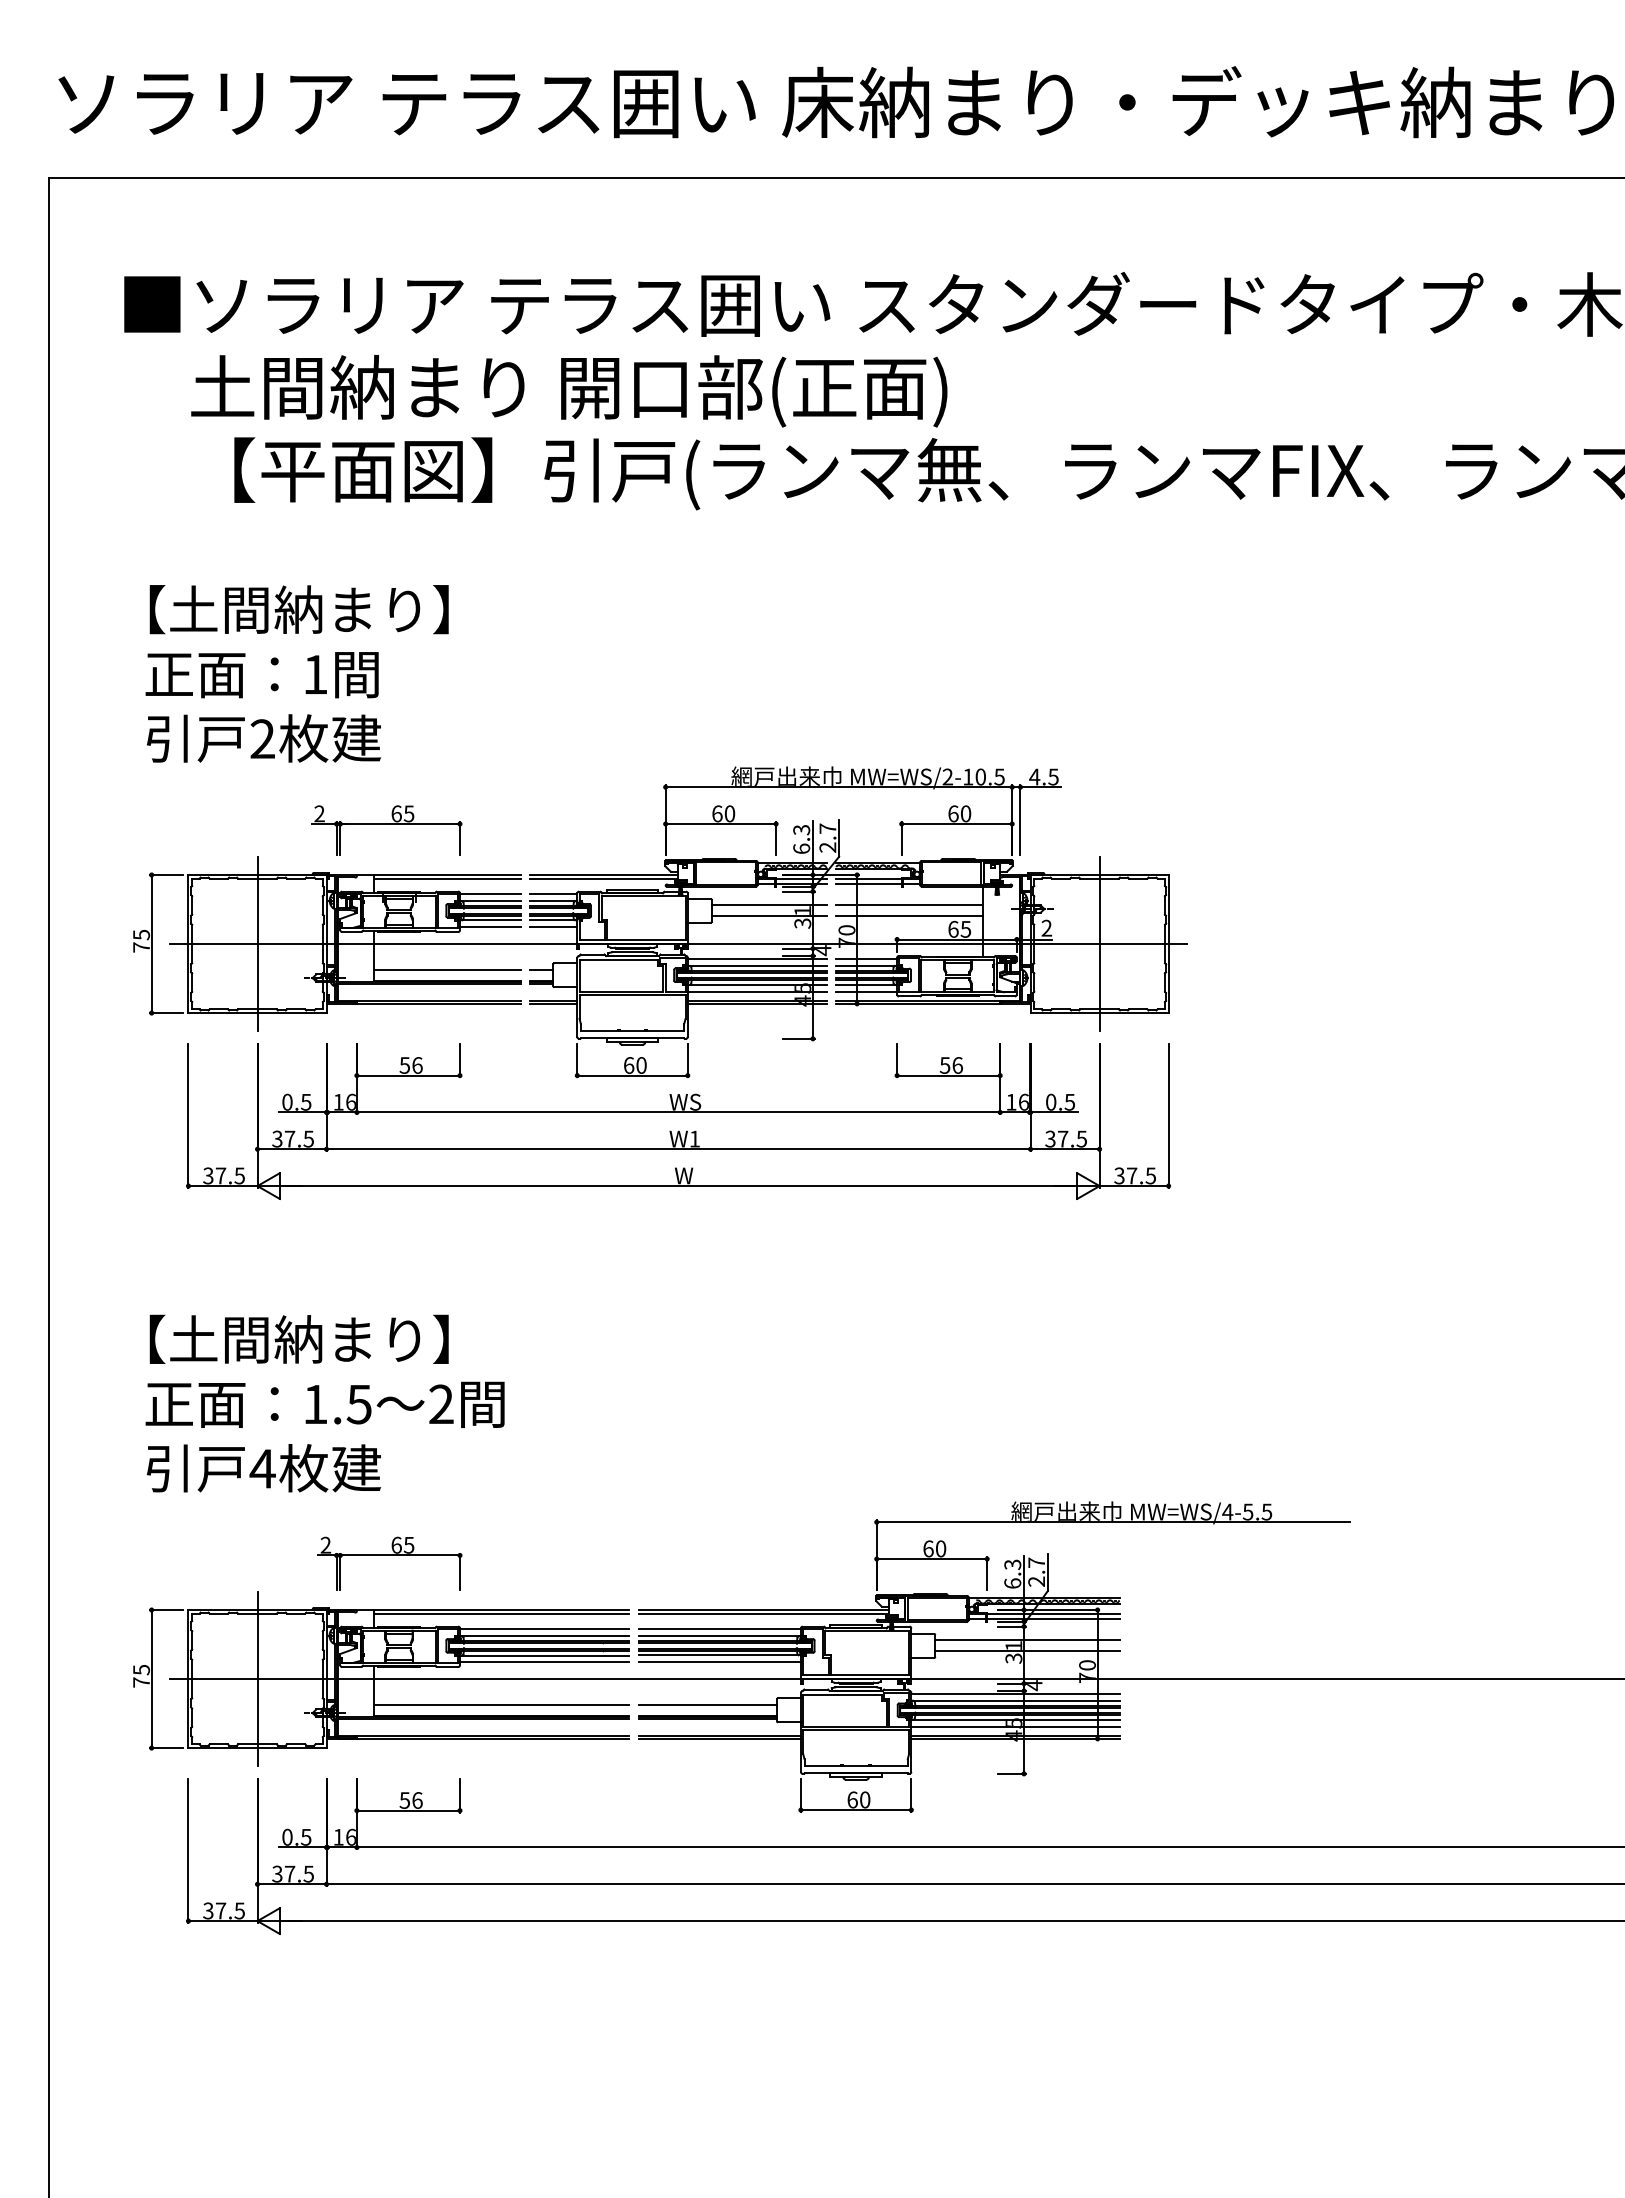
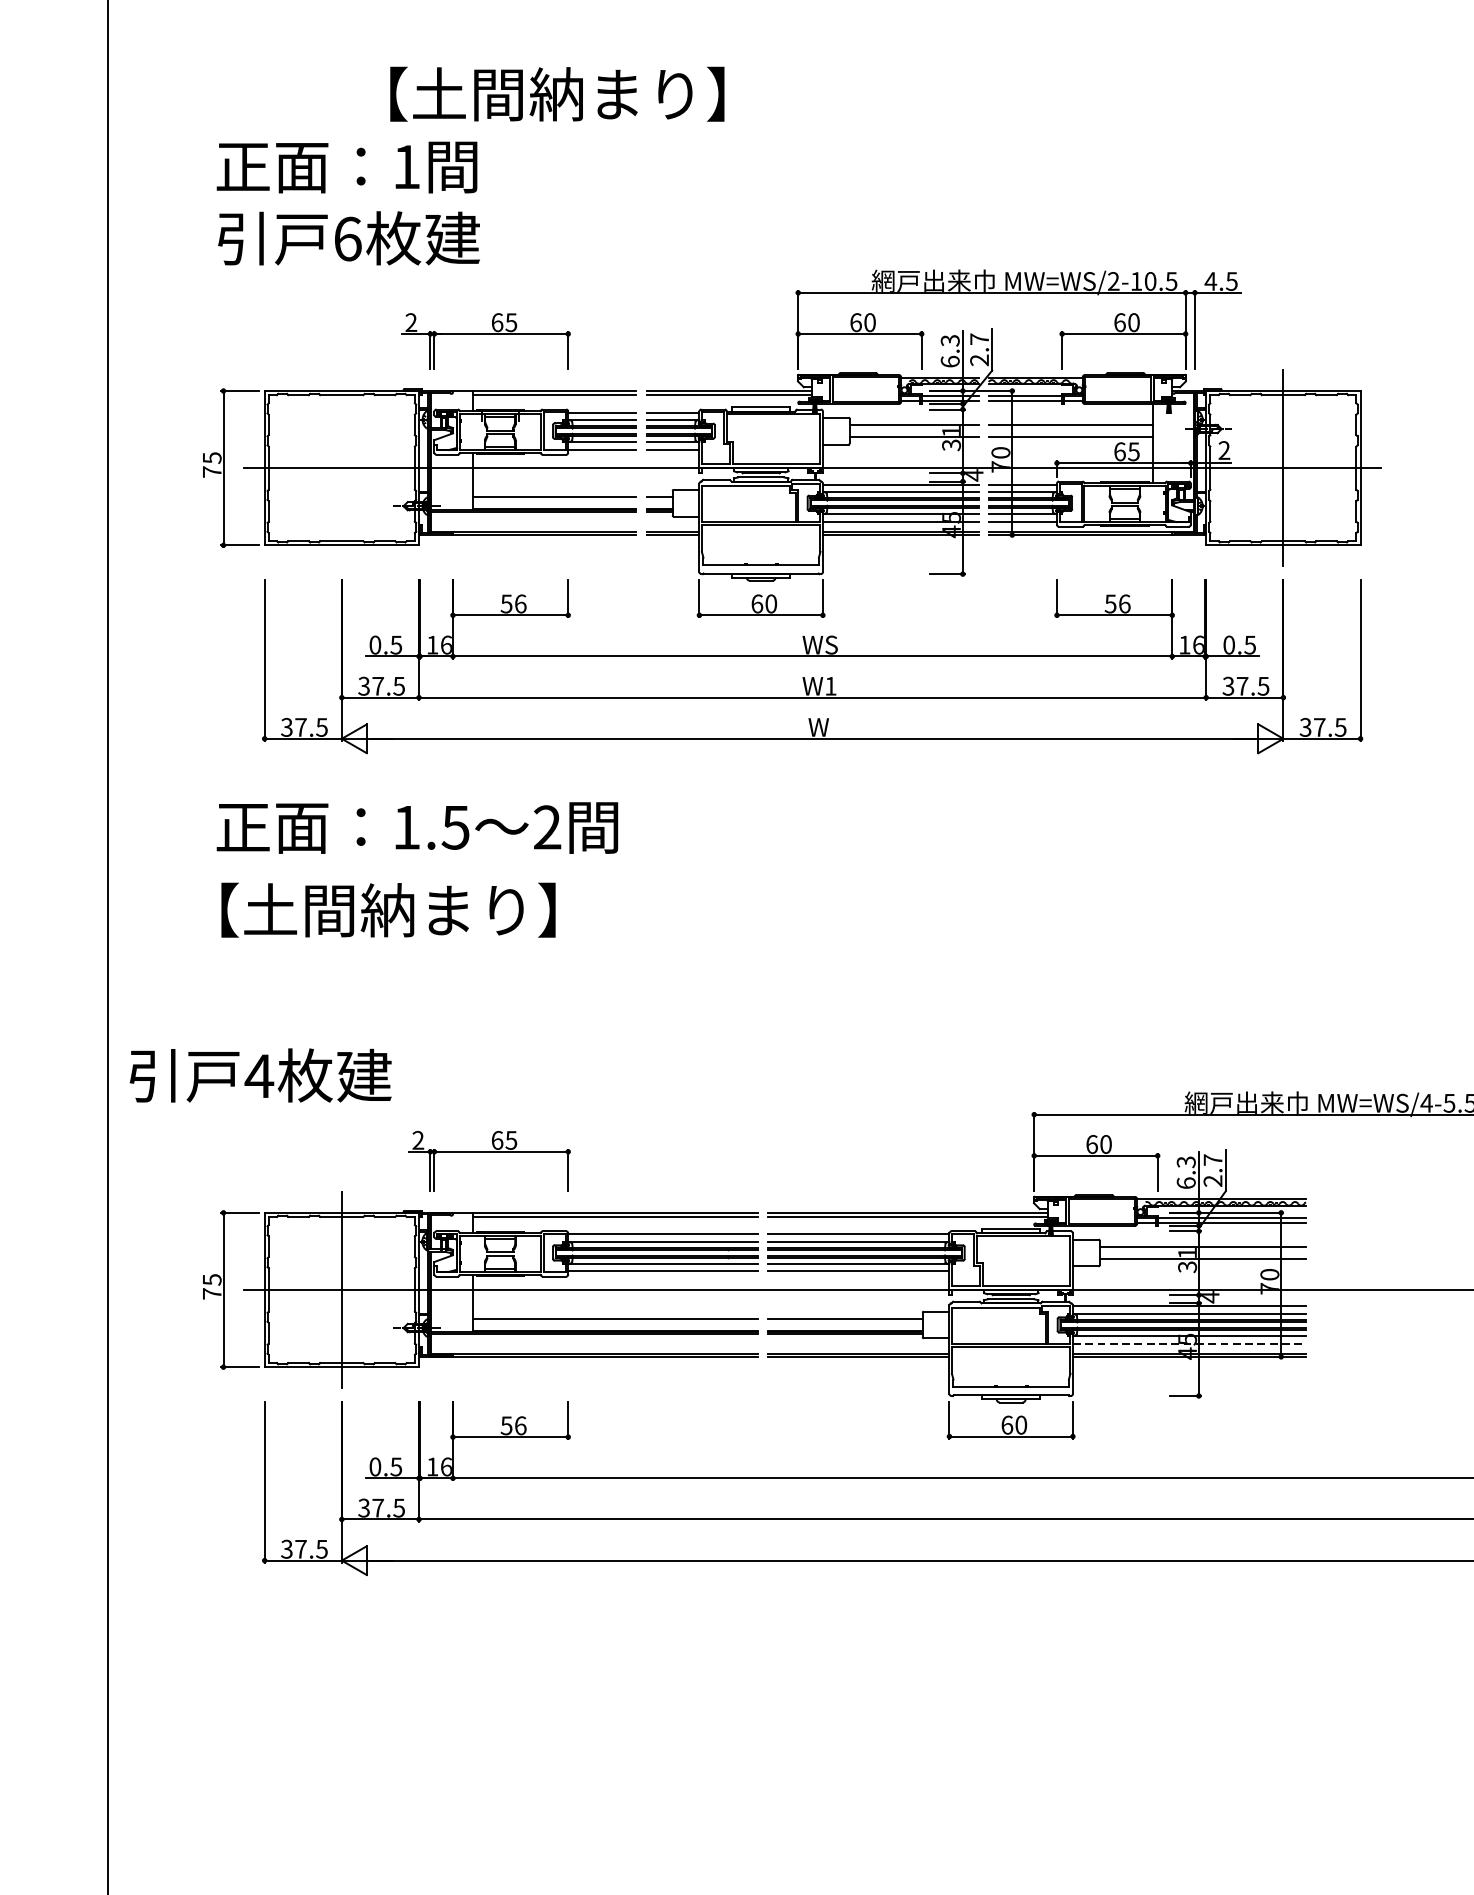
text: (298, 609) -> (556, 94), moved
text: (262, 739) -> (347, 239), 2 -> 6
line: (257, 943) -> (341, 467), removed
text: (324, 1404) -> (416, 827), moved
text: (263, 1468) -> (260, 1075), moved
line: (1016, 1726) -> (1190, 1343), solid -> dashed

